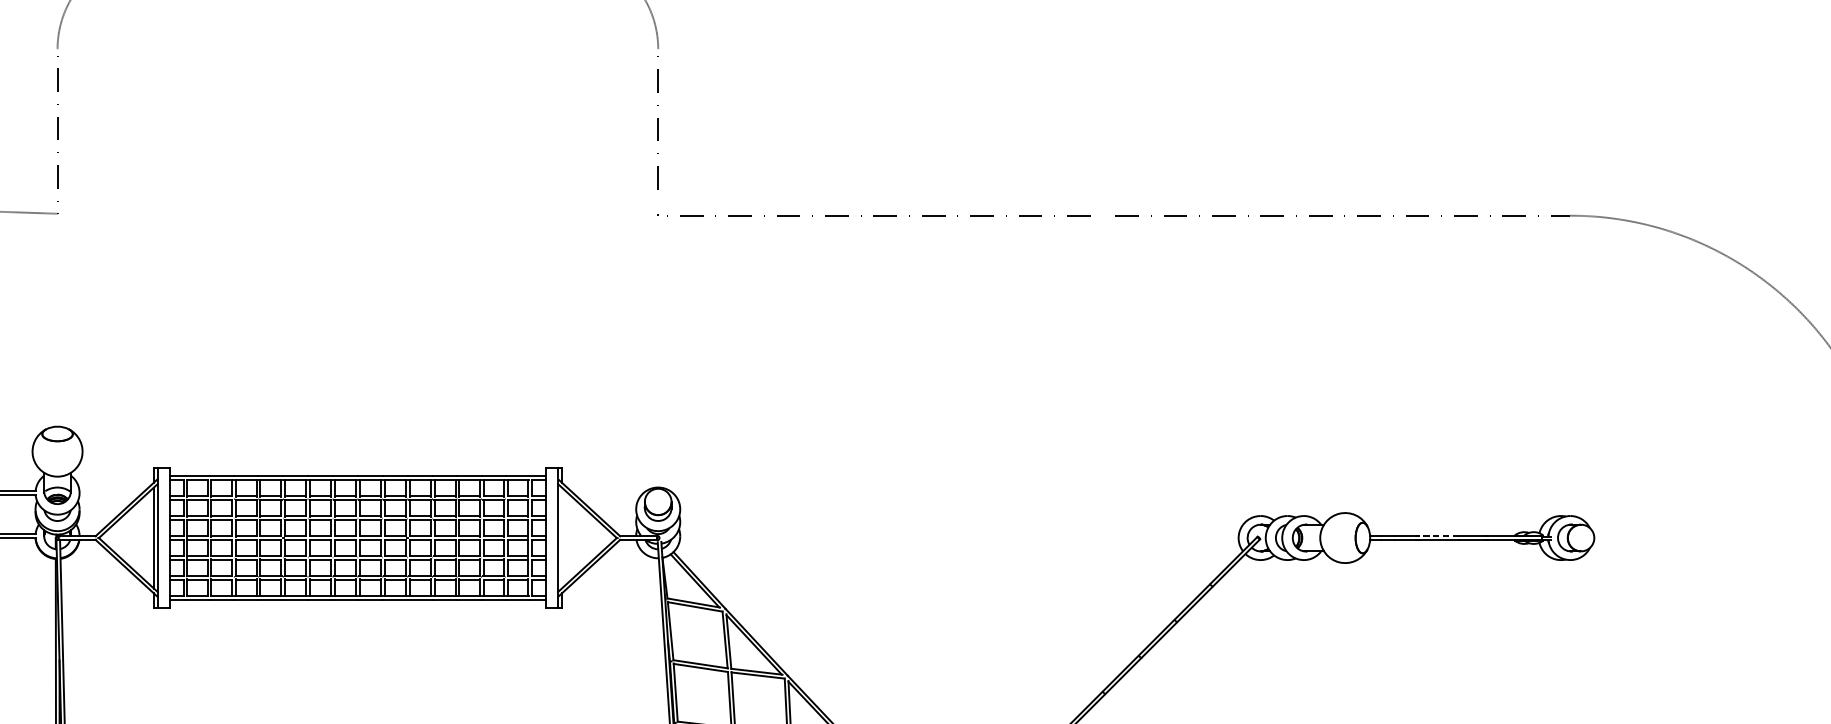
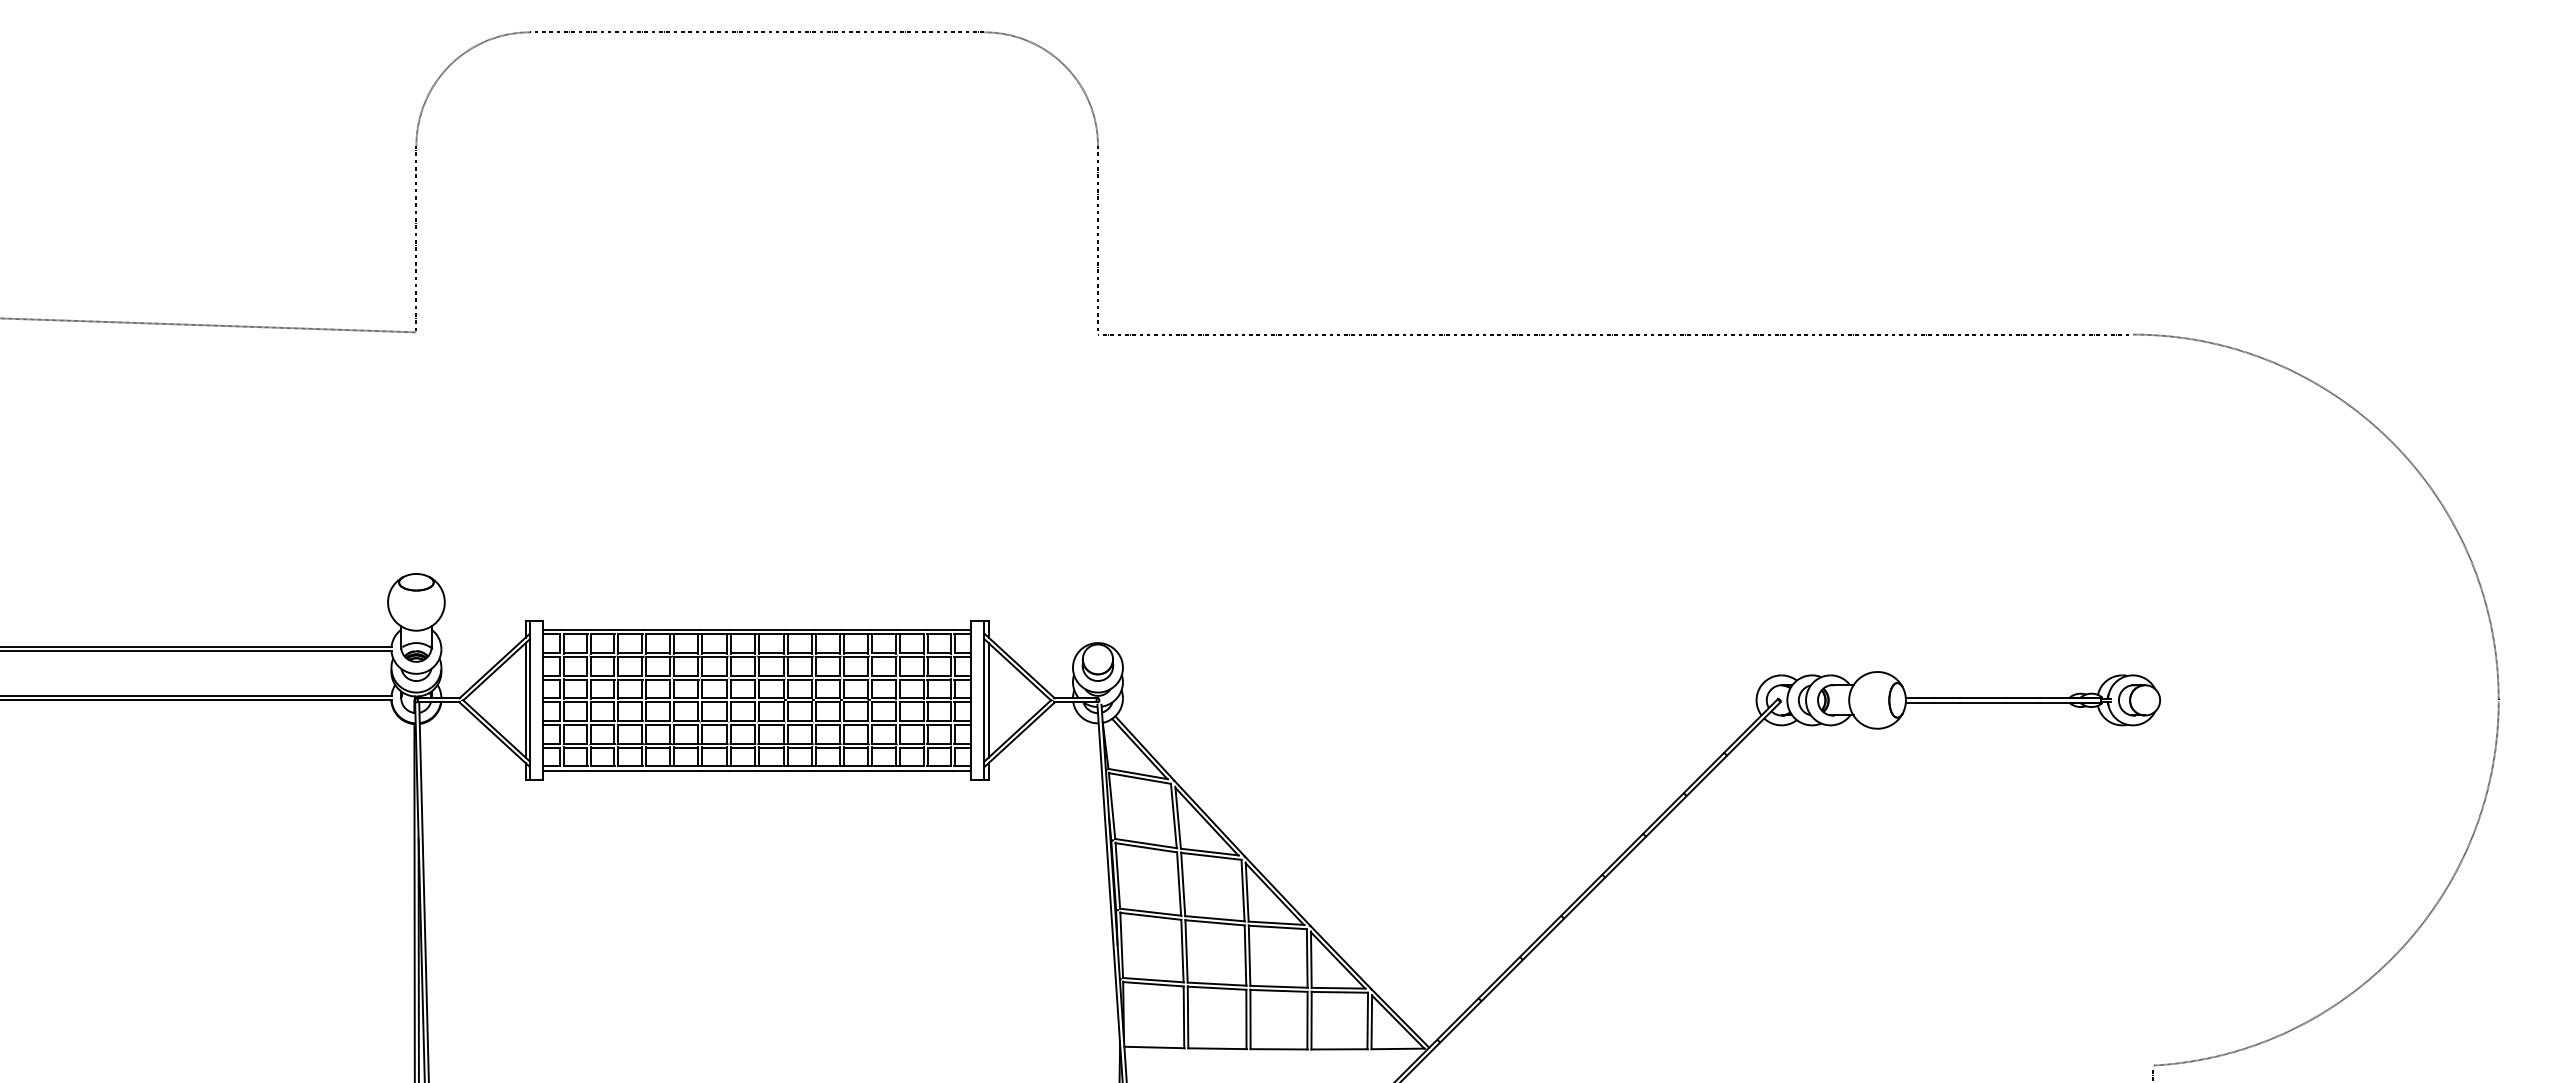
line: (1438, 536) -> (1983, 698), dashed -> solid
line: (561, 538) -> (988, 700), added

